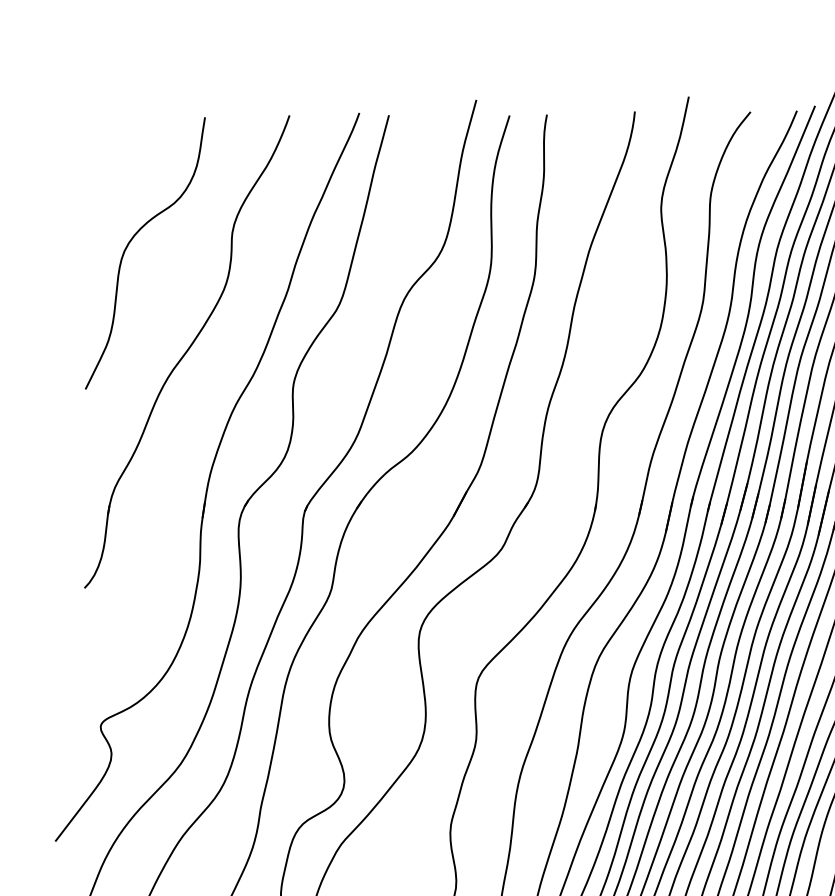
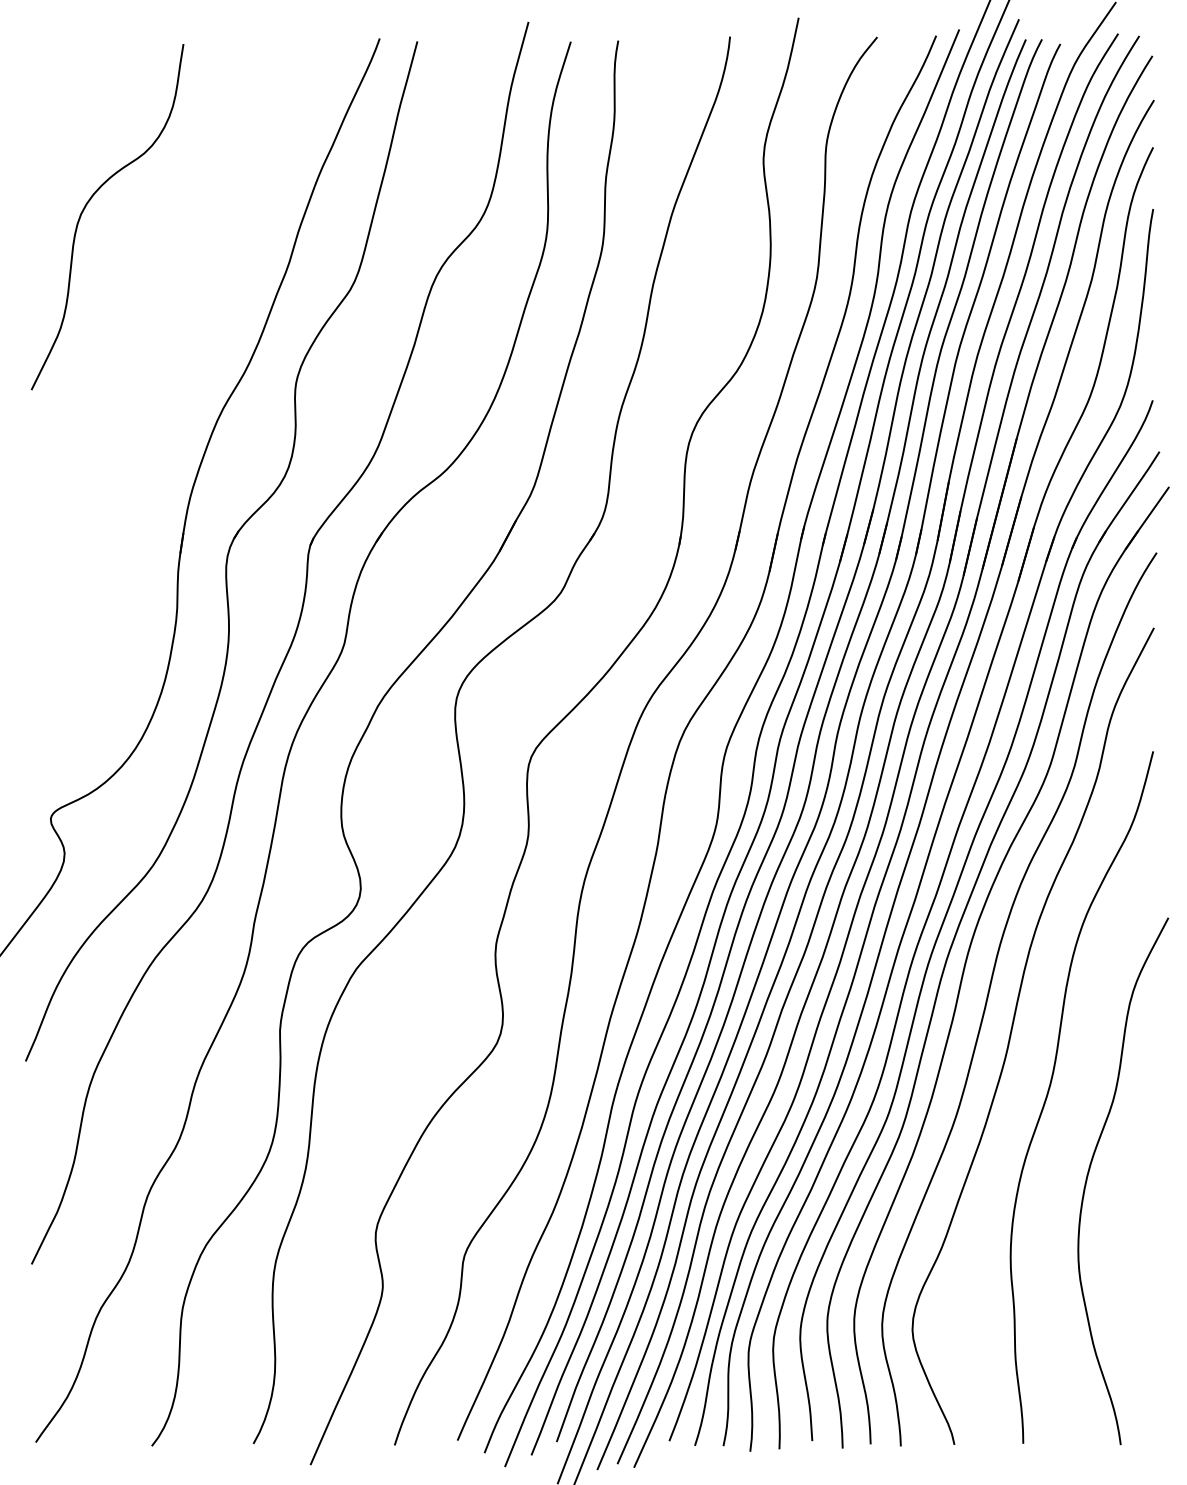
part: (186, 352) -> (160, 342), removed

